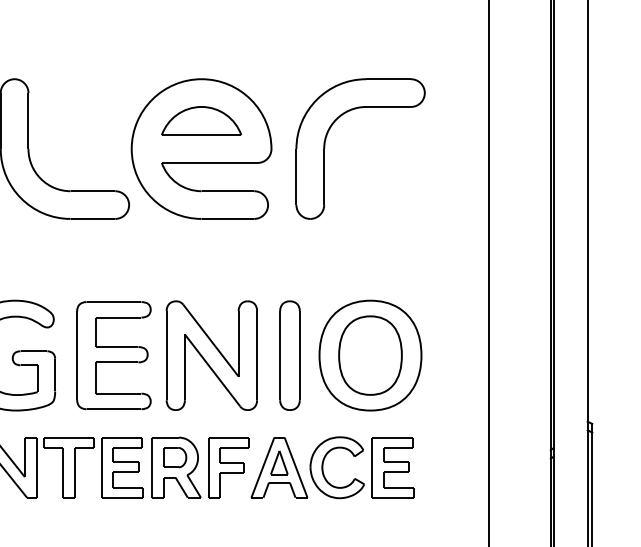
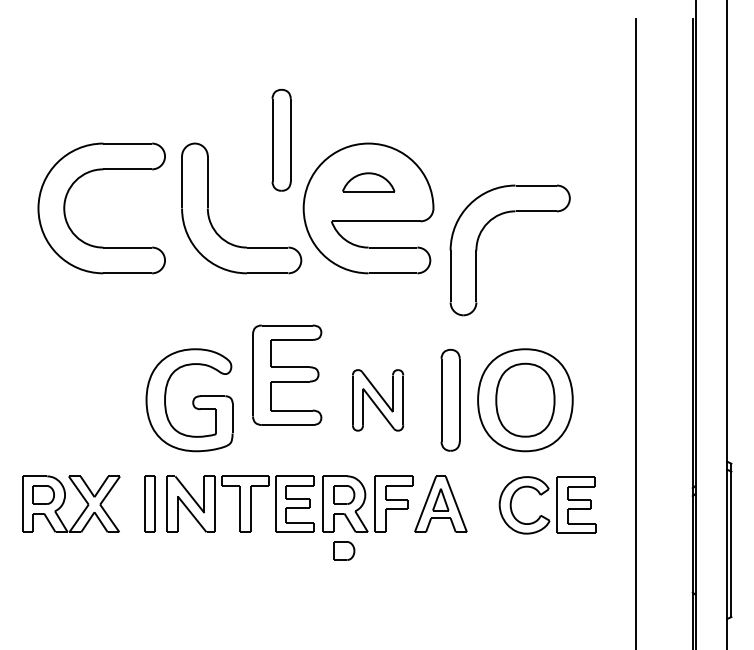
part: (107, 74) -> (281, 139), added
part: (201, 121) -> (368, 182), size x0.7
part: (325, 149) -> (477, 250), moved
part: (114, 354) -> (287, 374), moved
part: (211, 355) -> (377, 400), size x0.6
part: (371, 467) -> (556, 505), moved
part: (175, 517) -> (344, 550), added

